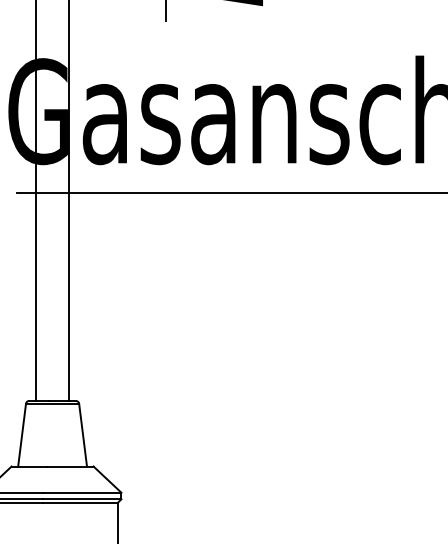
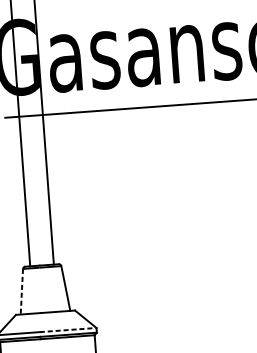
line: (22, 435) -> (22, 291), solid -> dashed
line: (82, 492) -> (68, 329), solid -> dashed

